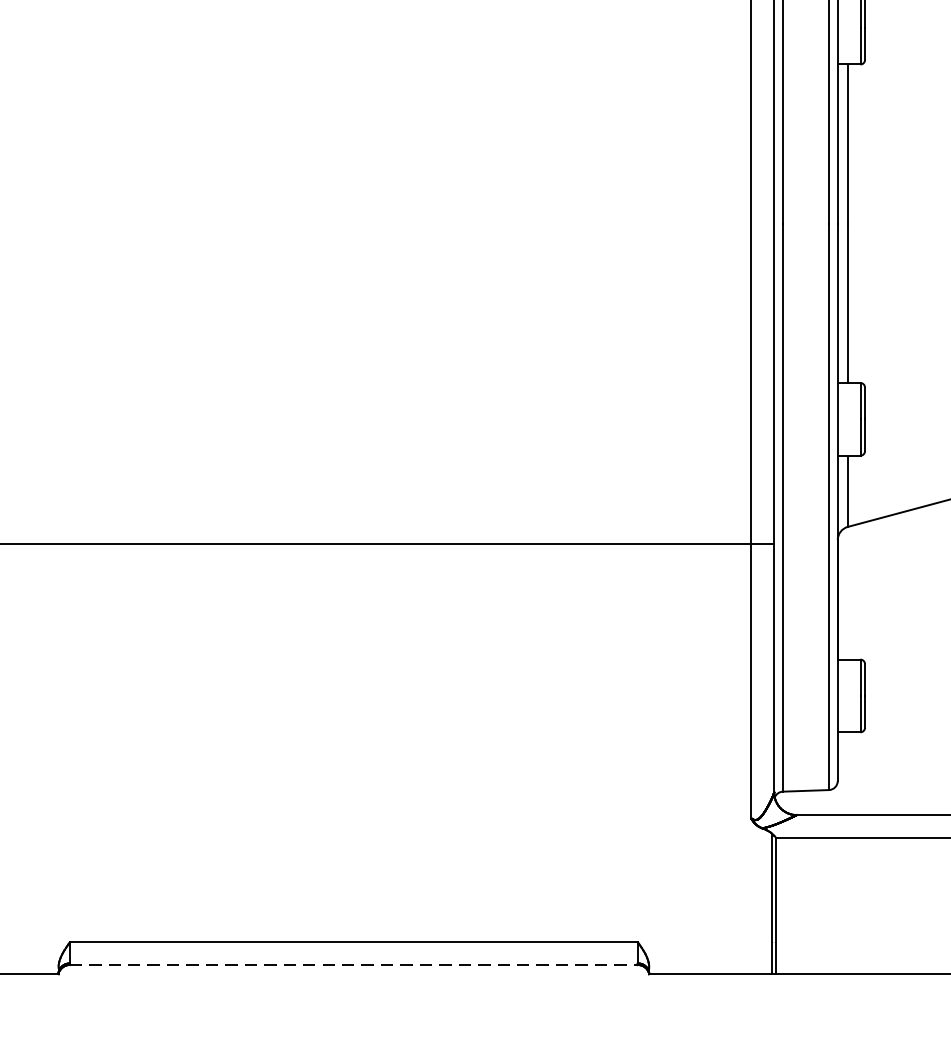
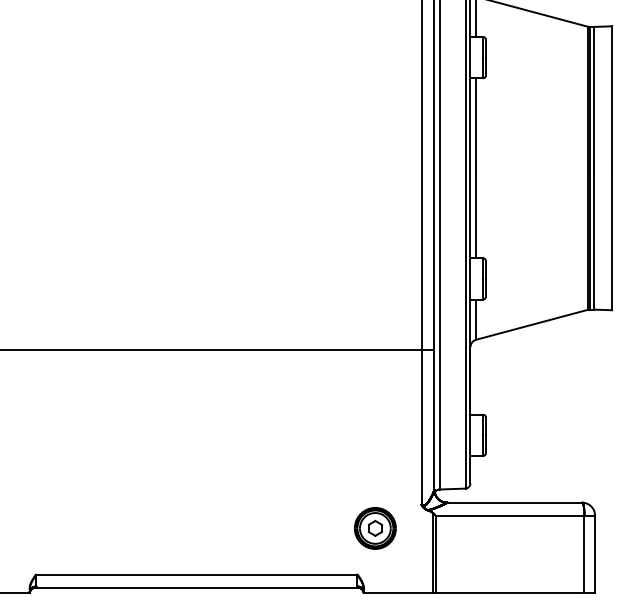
part: (669, 860) -> (375, 528), added
line: (353, 964) -> (196, 587), dashed -> solid

